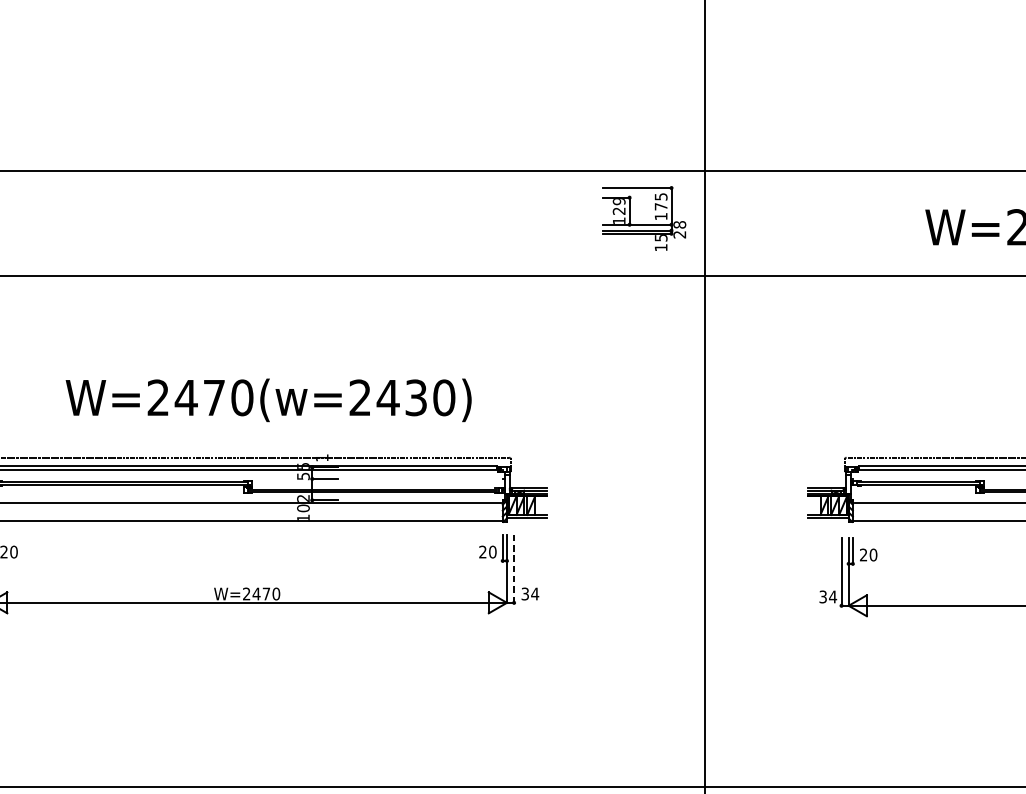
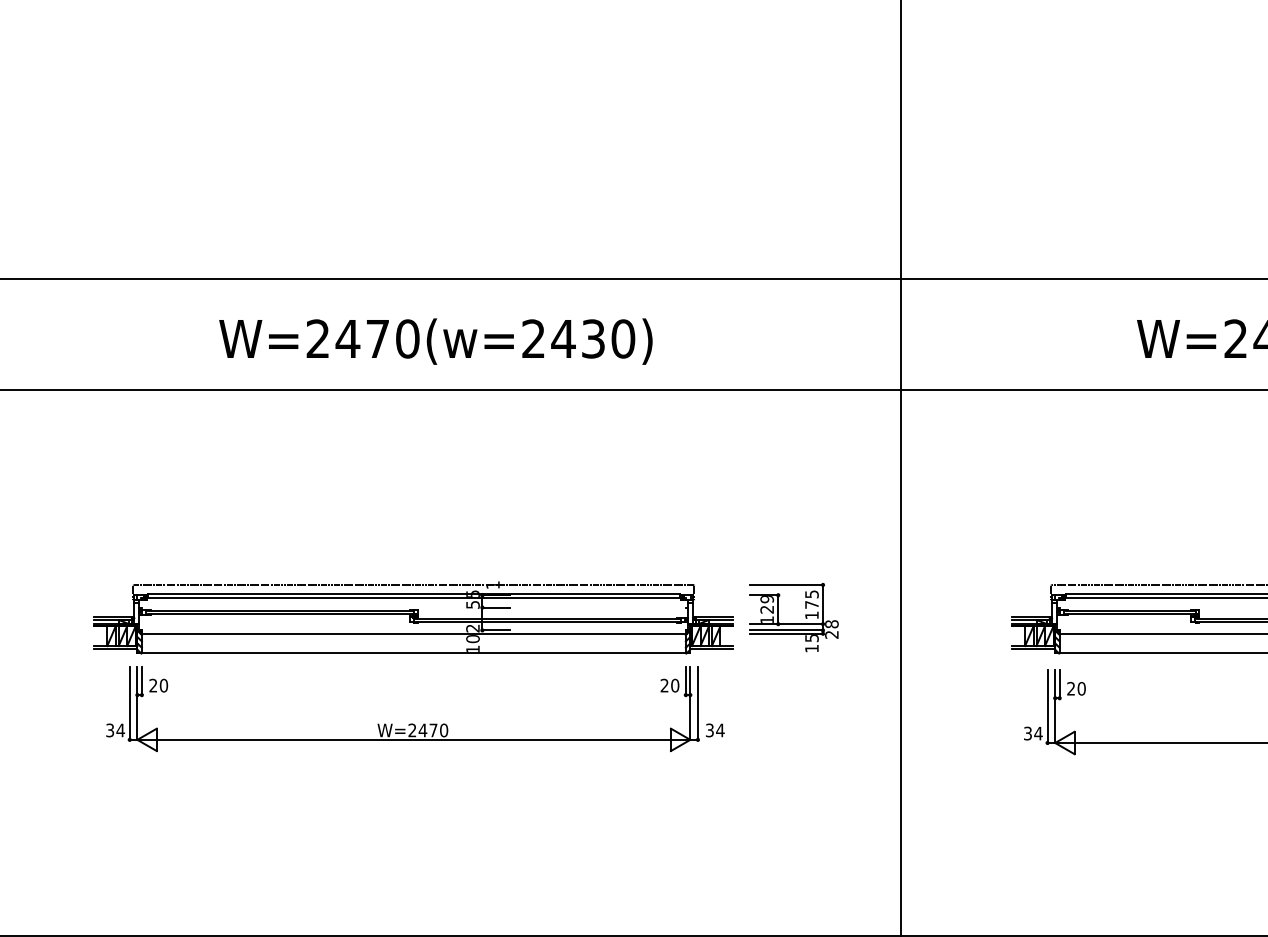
part: (643, 218) -> (793, 617), moved
text: (268, 400) -> (435, 341), moved
line: (513, 568) -> (697, 703), dashed -> solid

